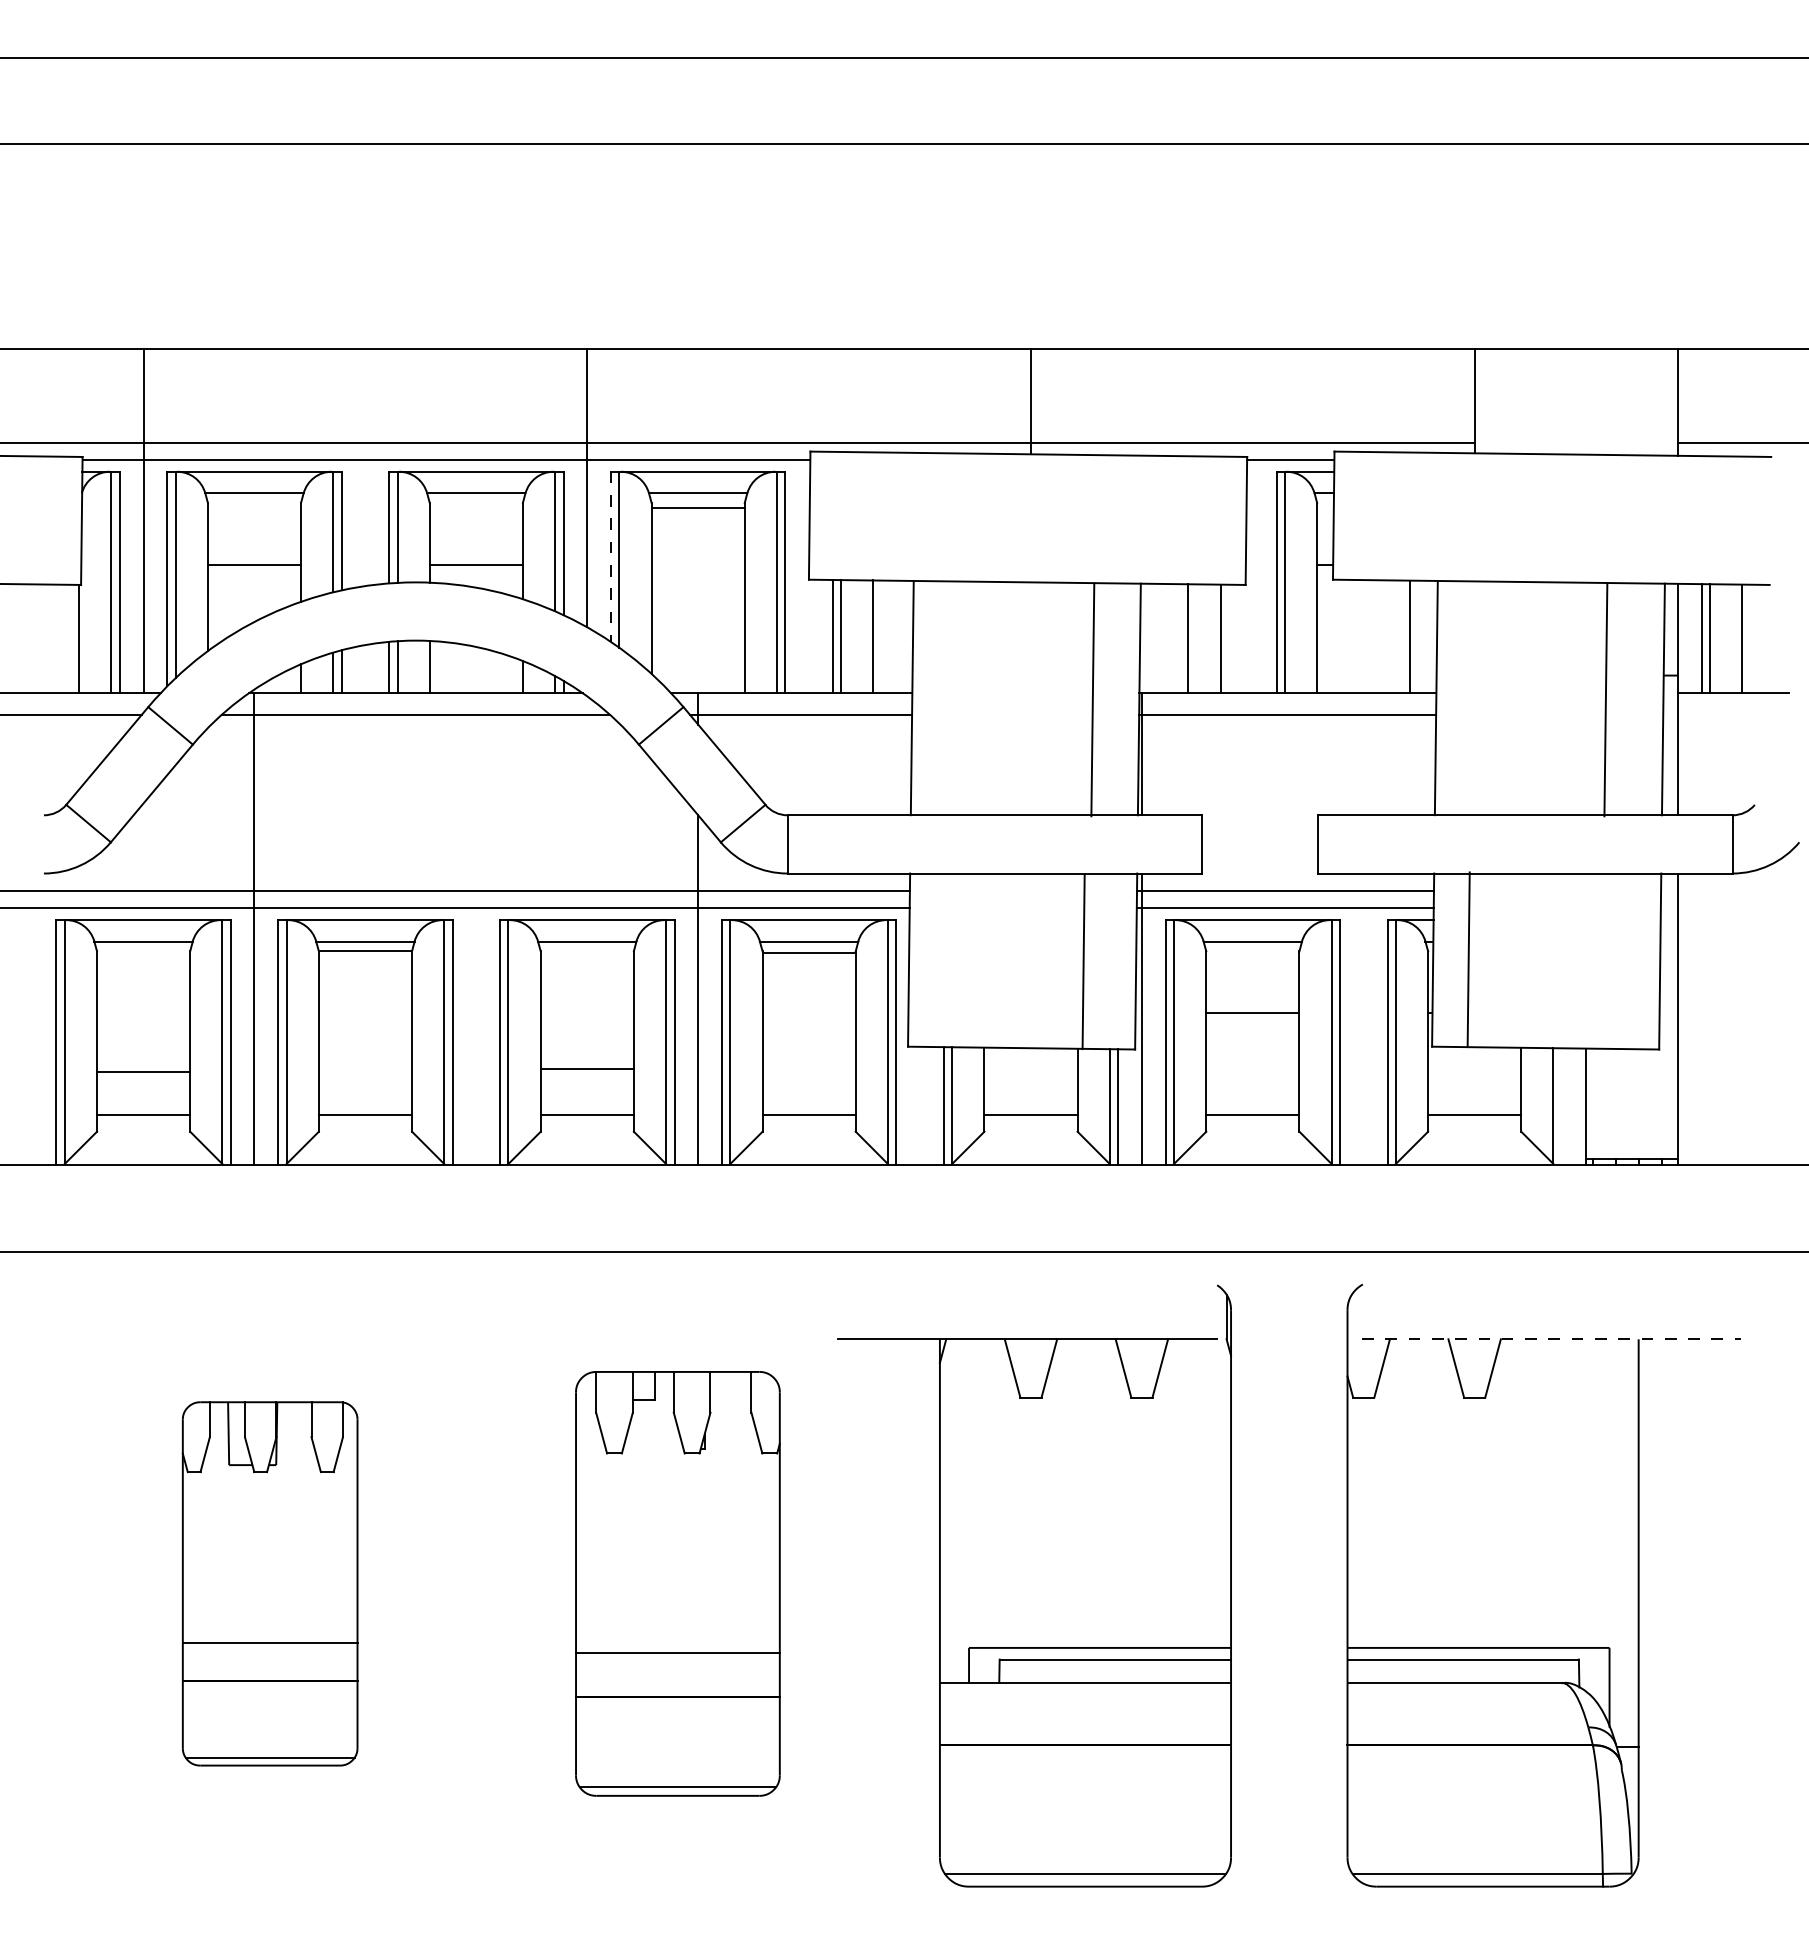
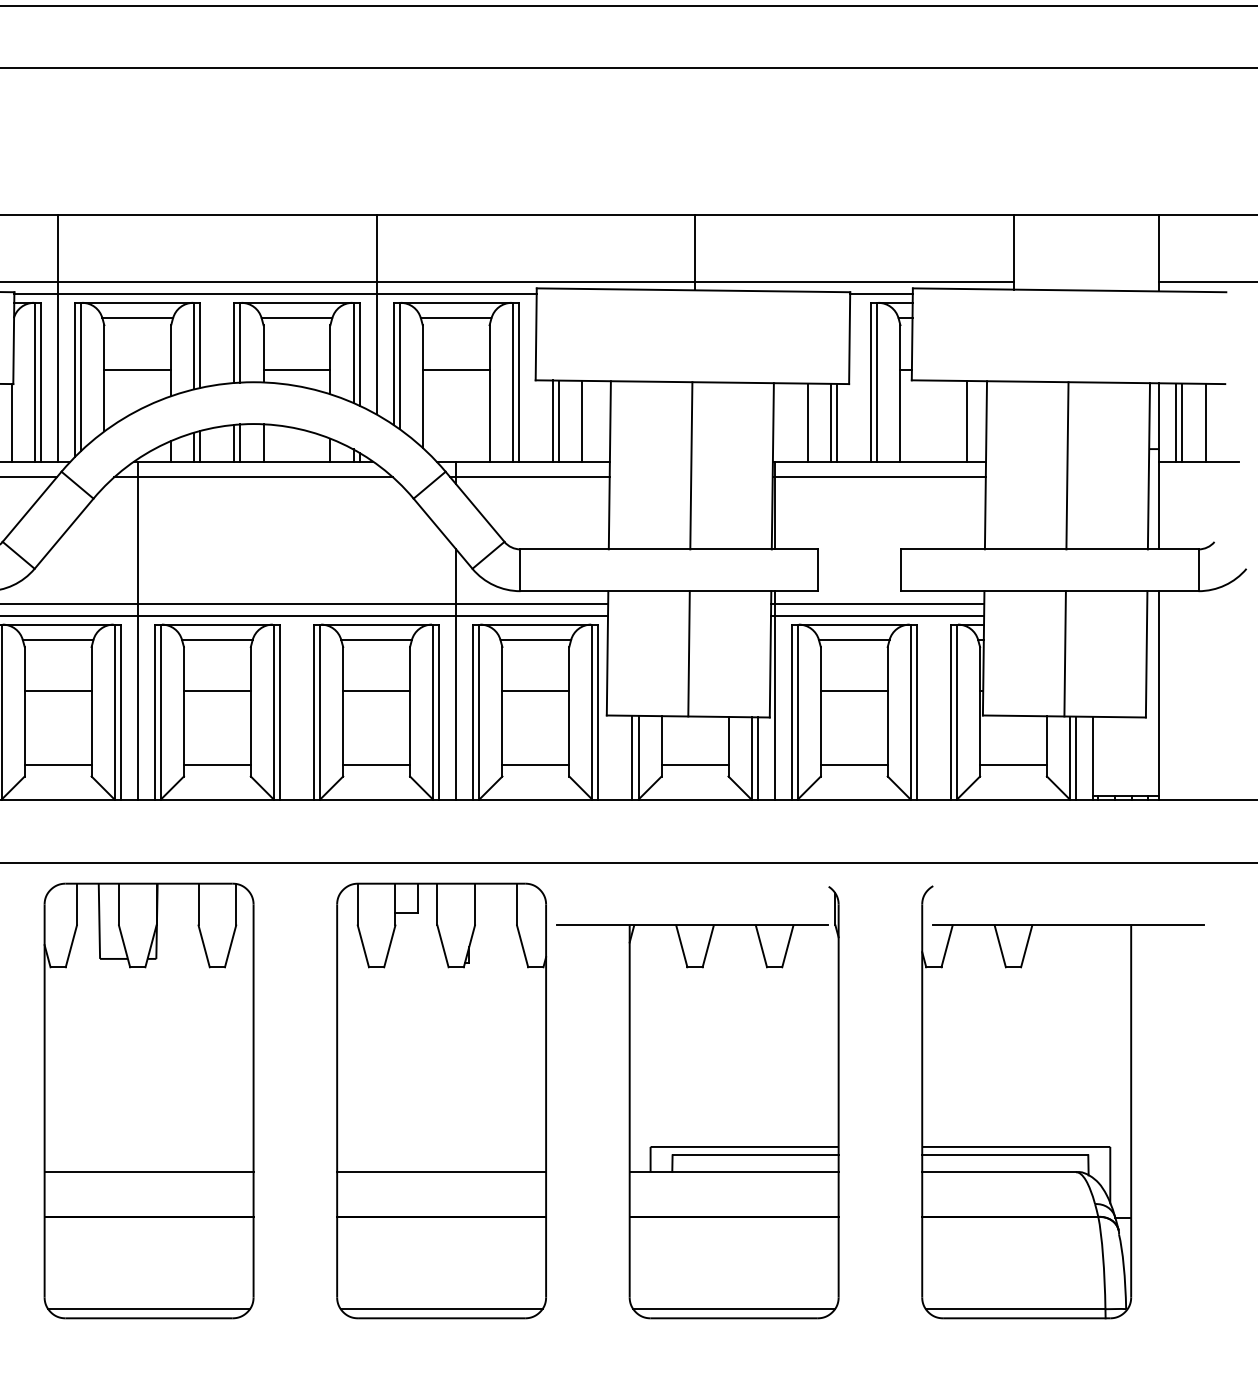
line: (697, 507) -> (455, 369), moved
line: (610, 557) -> (393, 364), dashed -> solid
line: (1229, 638) -> (837, 422), added
line: (1092, 699) -> (691, 465), moved
line: (1605, 699) -> (1067, 465), moved
line: (365, 951) -> (217, 691), moved
line: (808, 953) -> (535, 691), moved
line: (1468, 959) -> (1065, 653), moved
line: (1083, 961) -> (688, 653), moved
line: (586, 1069) -> (376, 691), moved
line: (143, 1072) -> (58, 691), moved
line: (1561, 1106) -> (1075, 758), added
line: (1551, 1339) -> (1068, 925), dashed -> solid
part: (269, 1583) -> (148, 1100), size x1.67
part: (677, 1583) -> (441, 1100), size x1.43

